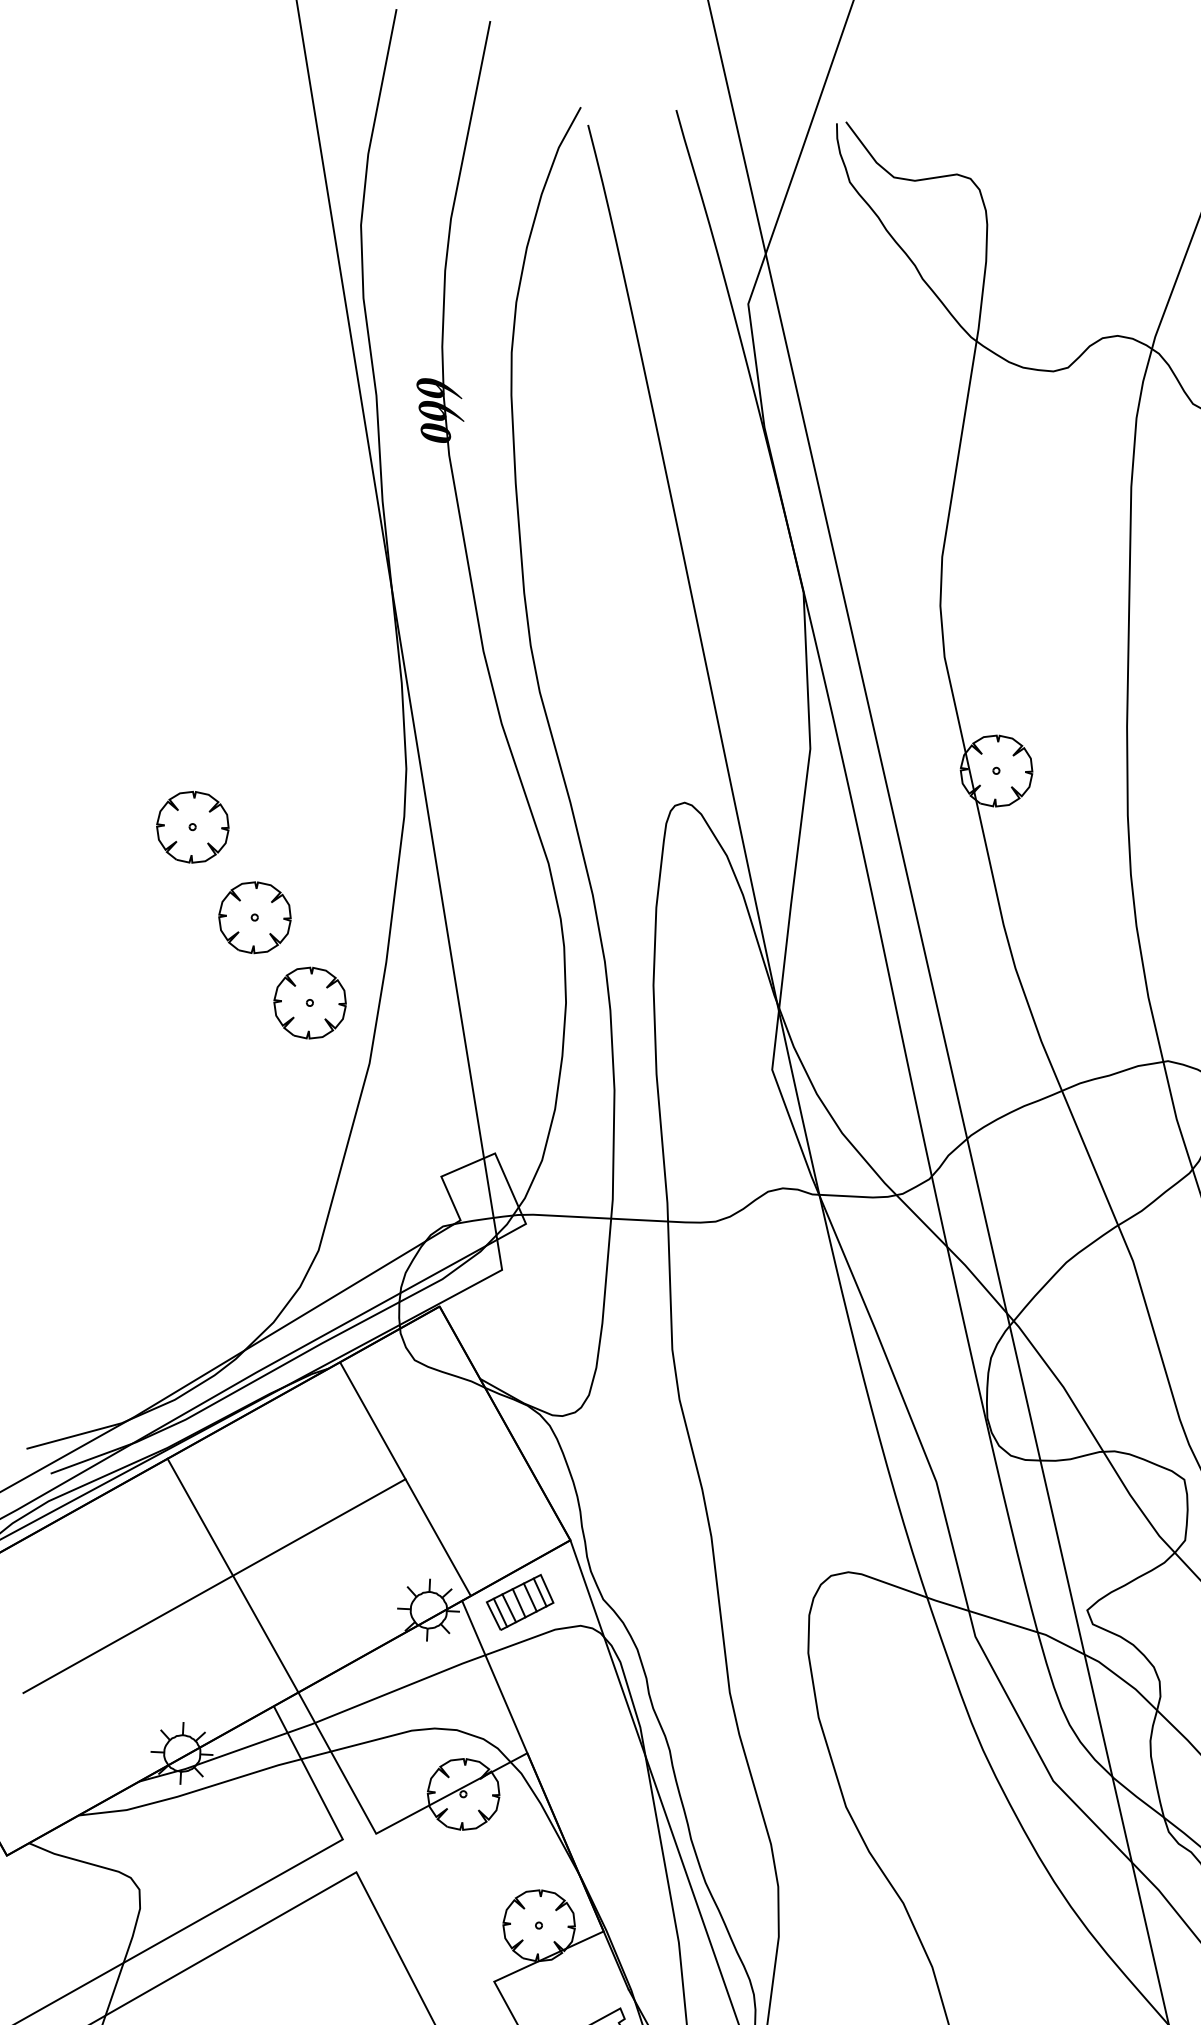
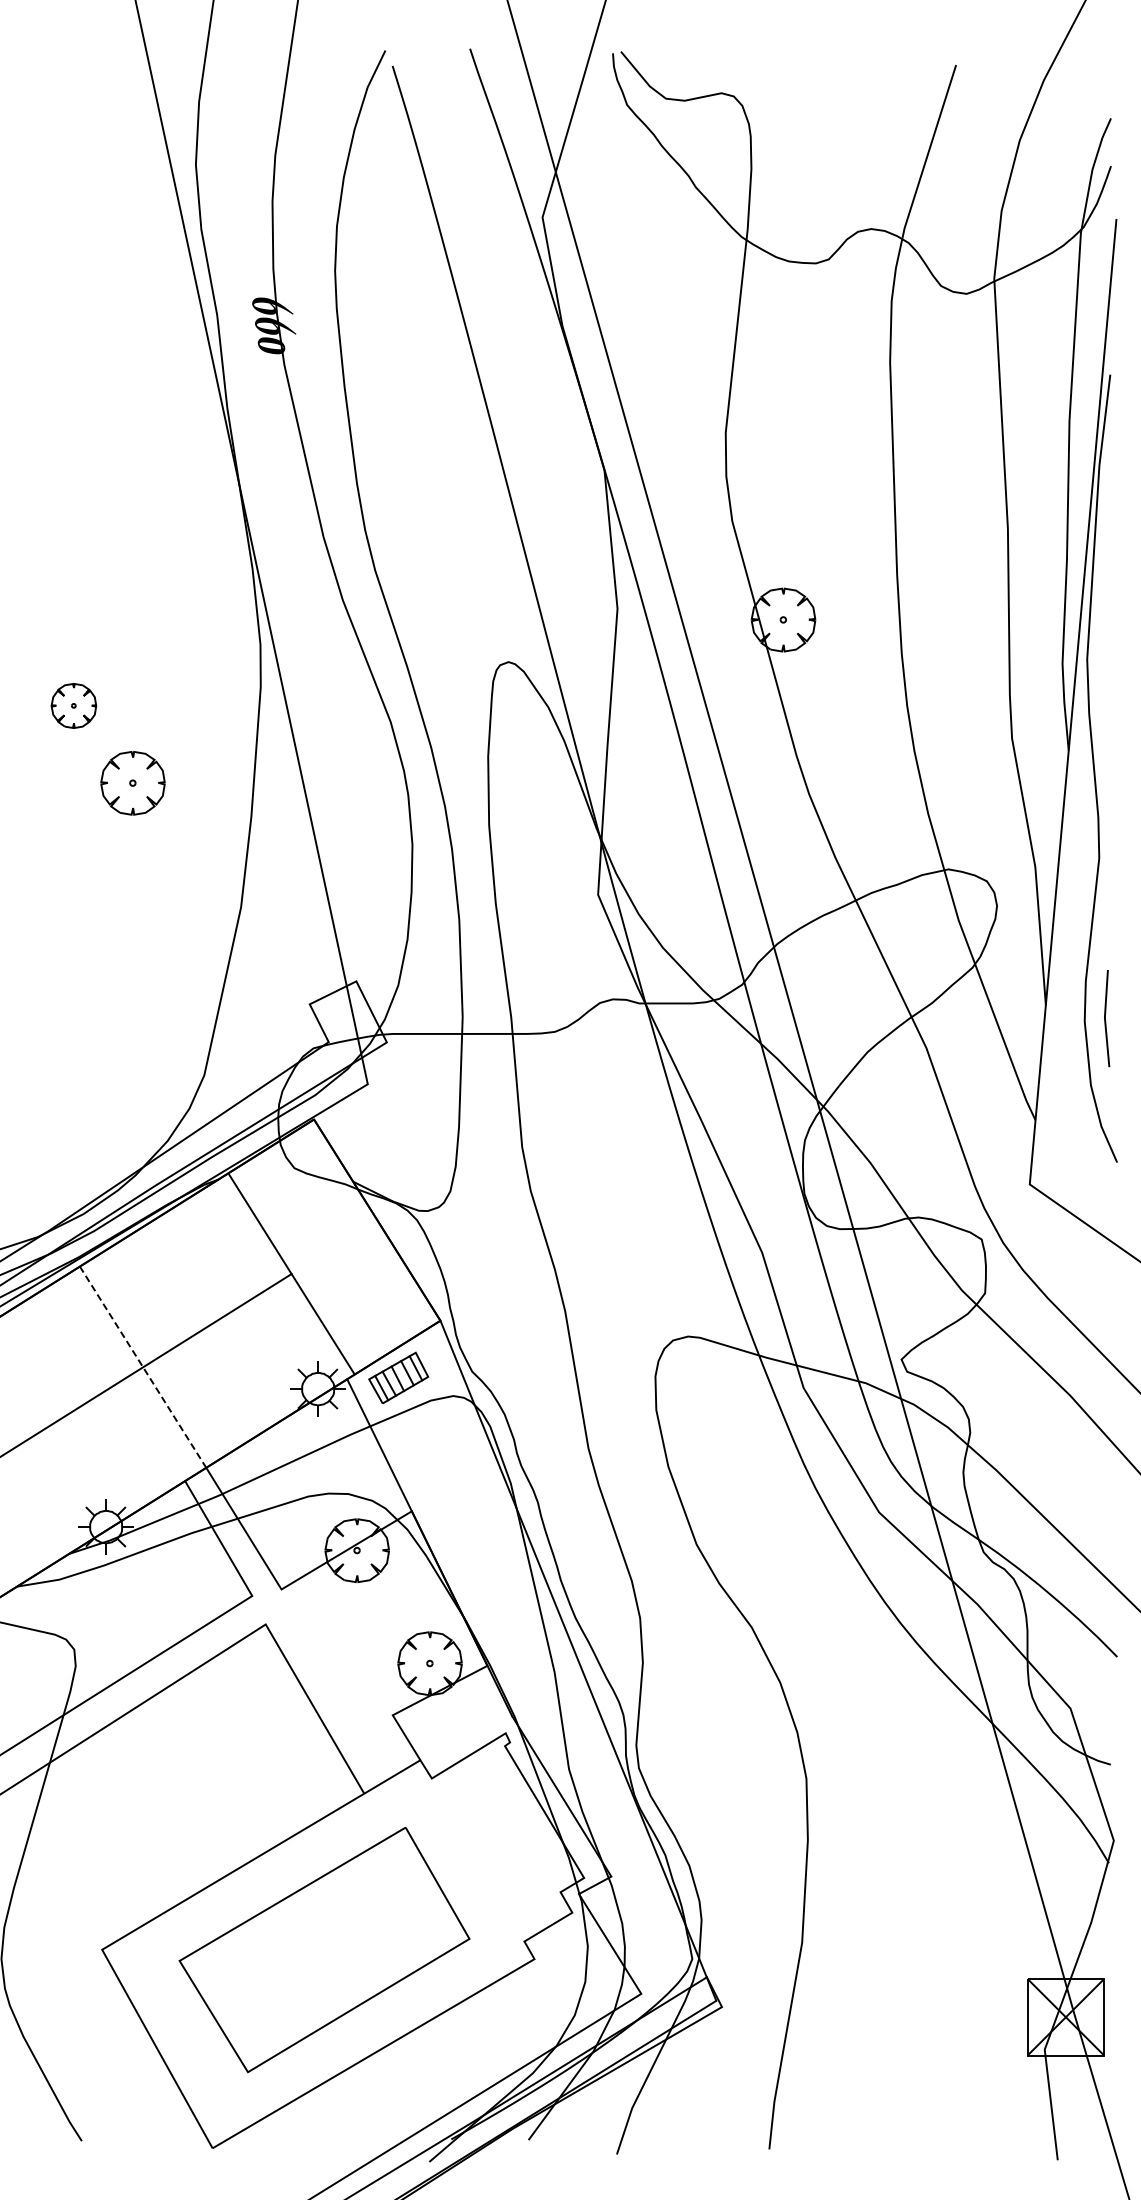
part: (192, 826) -> (73, 705), size x0.7
part: (309, 1003) -> (185, 856), removed
line: (233, 1575) -> (143, 1367), solid -> dashed

